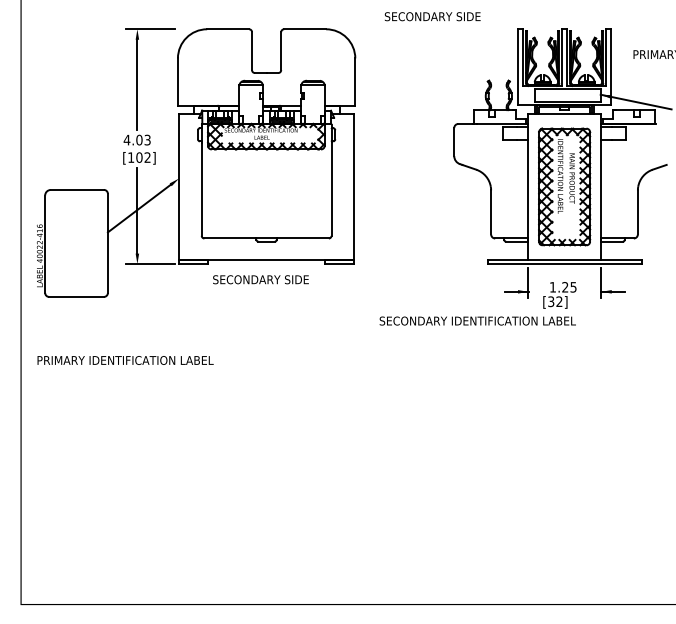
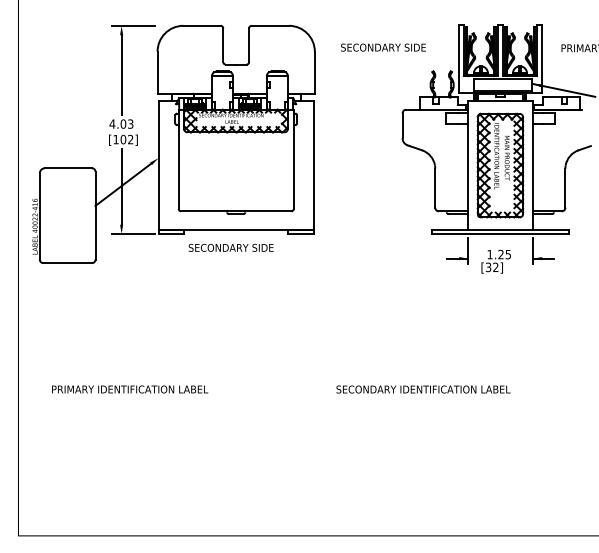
text: (432, 16) -> (383, 47), moved
text: (477, 321) -> (423, 389), moved
text: (125, 360) -> (130, 389), moved

